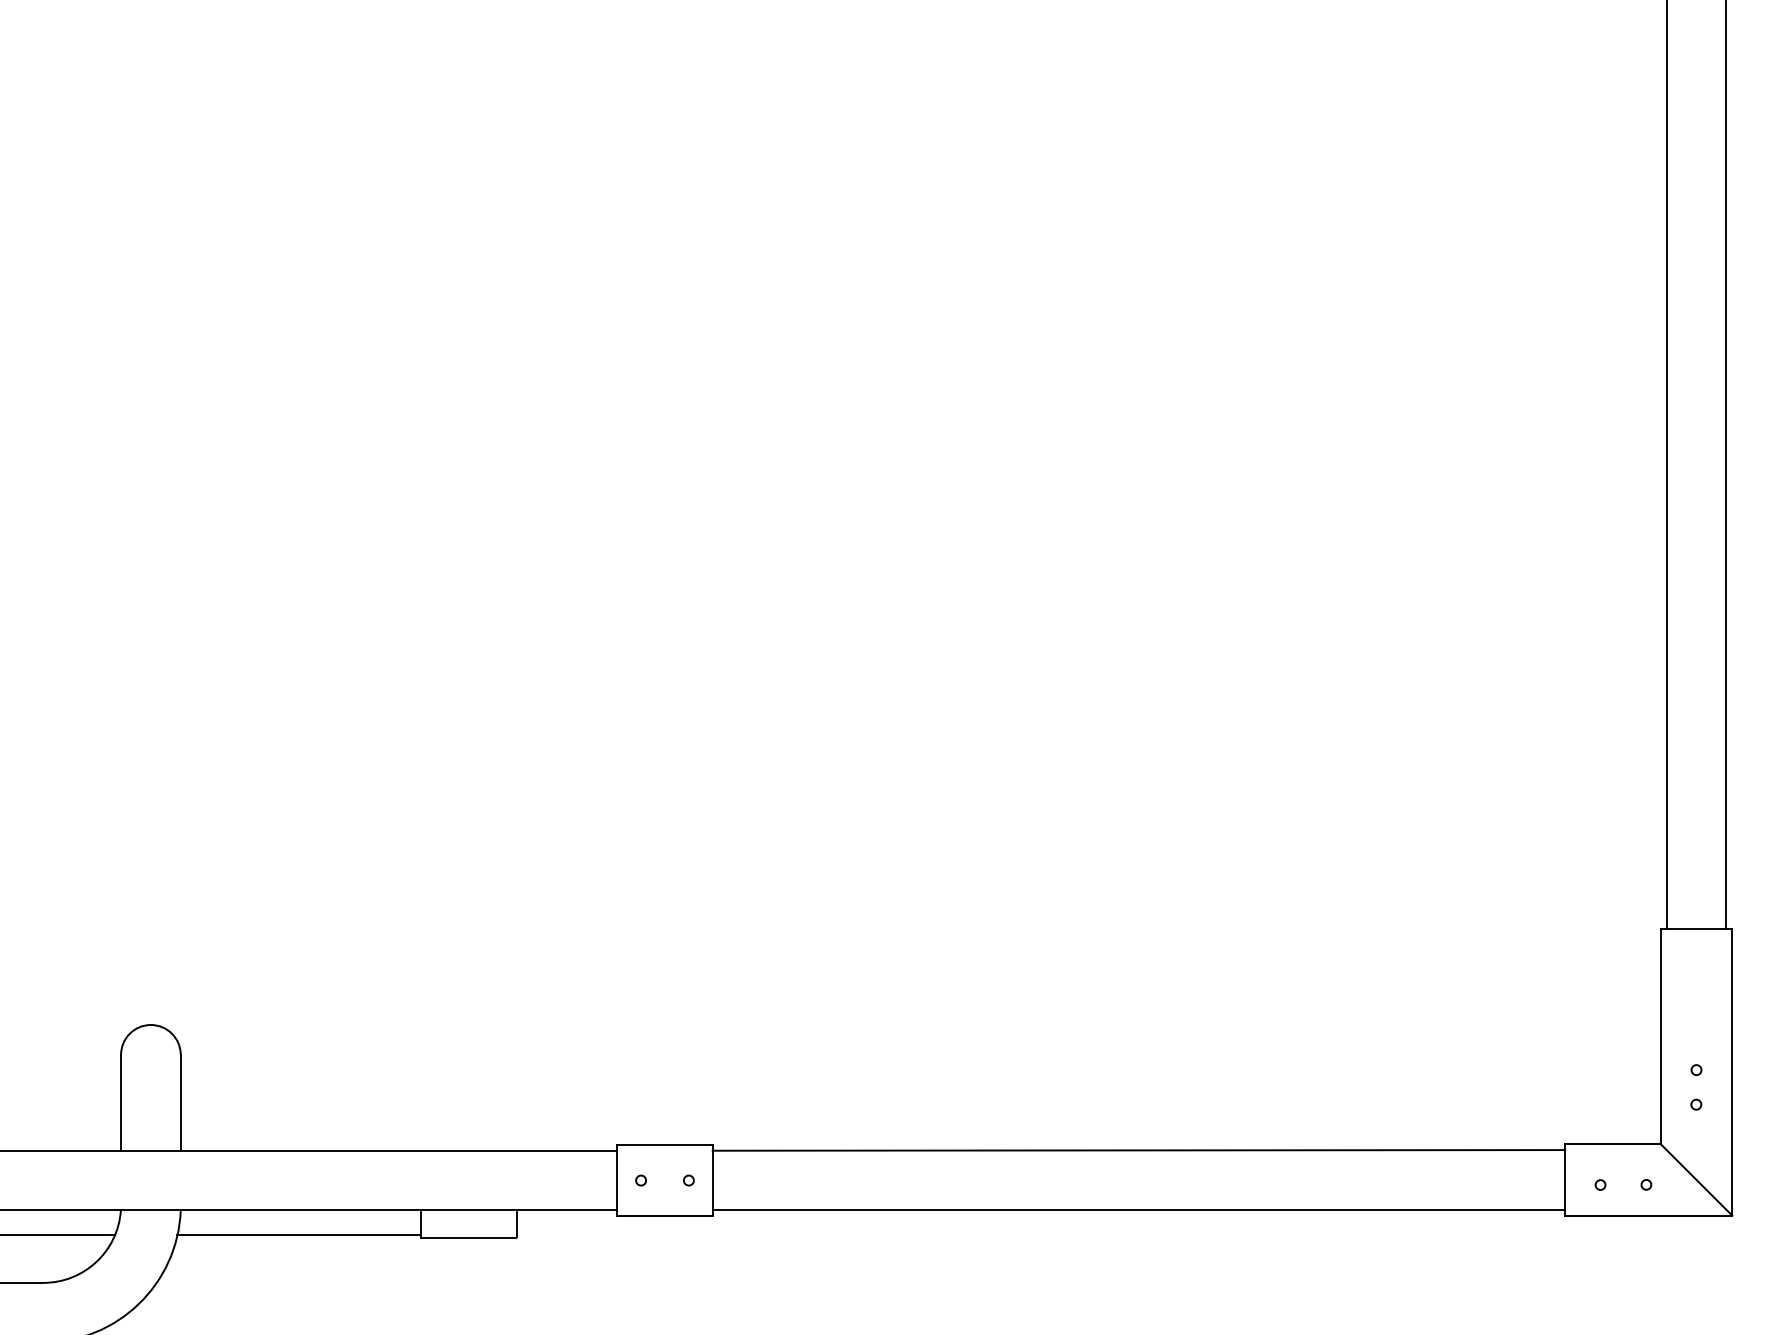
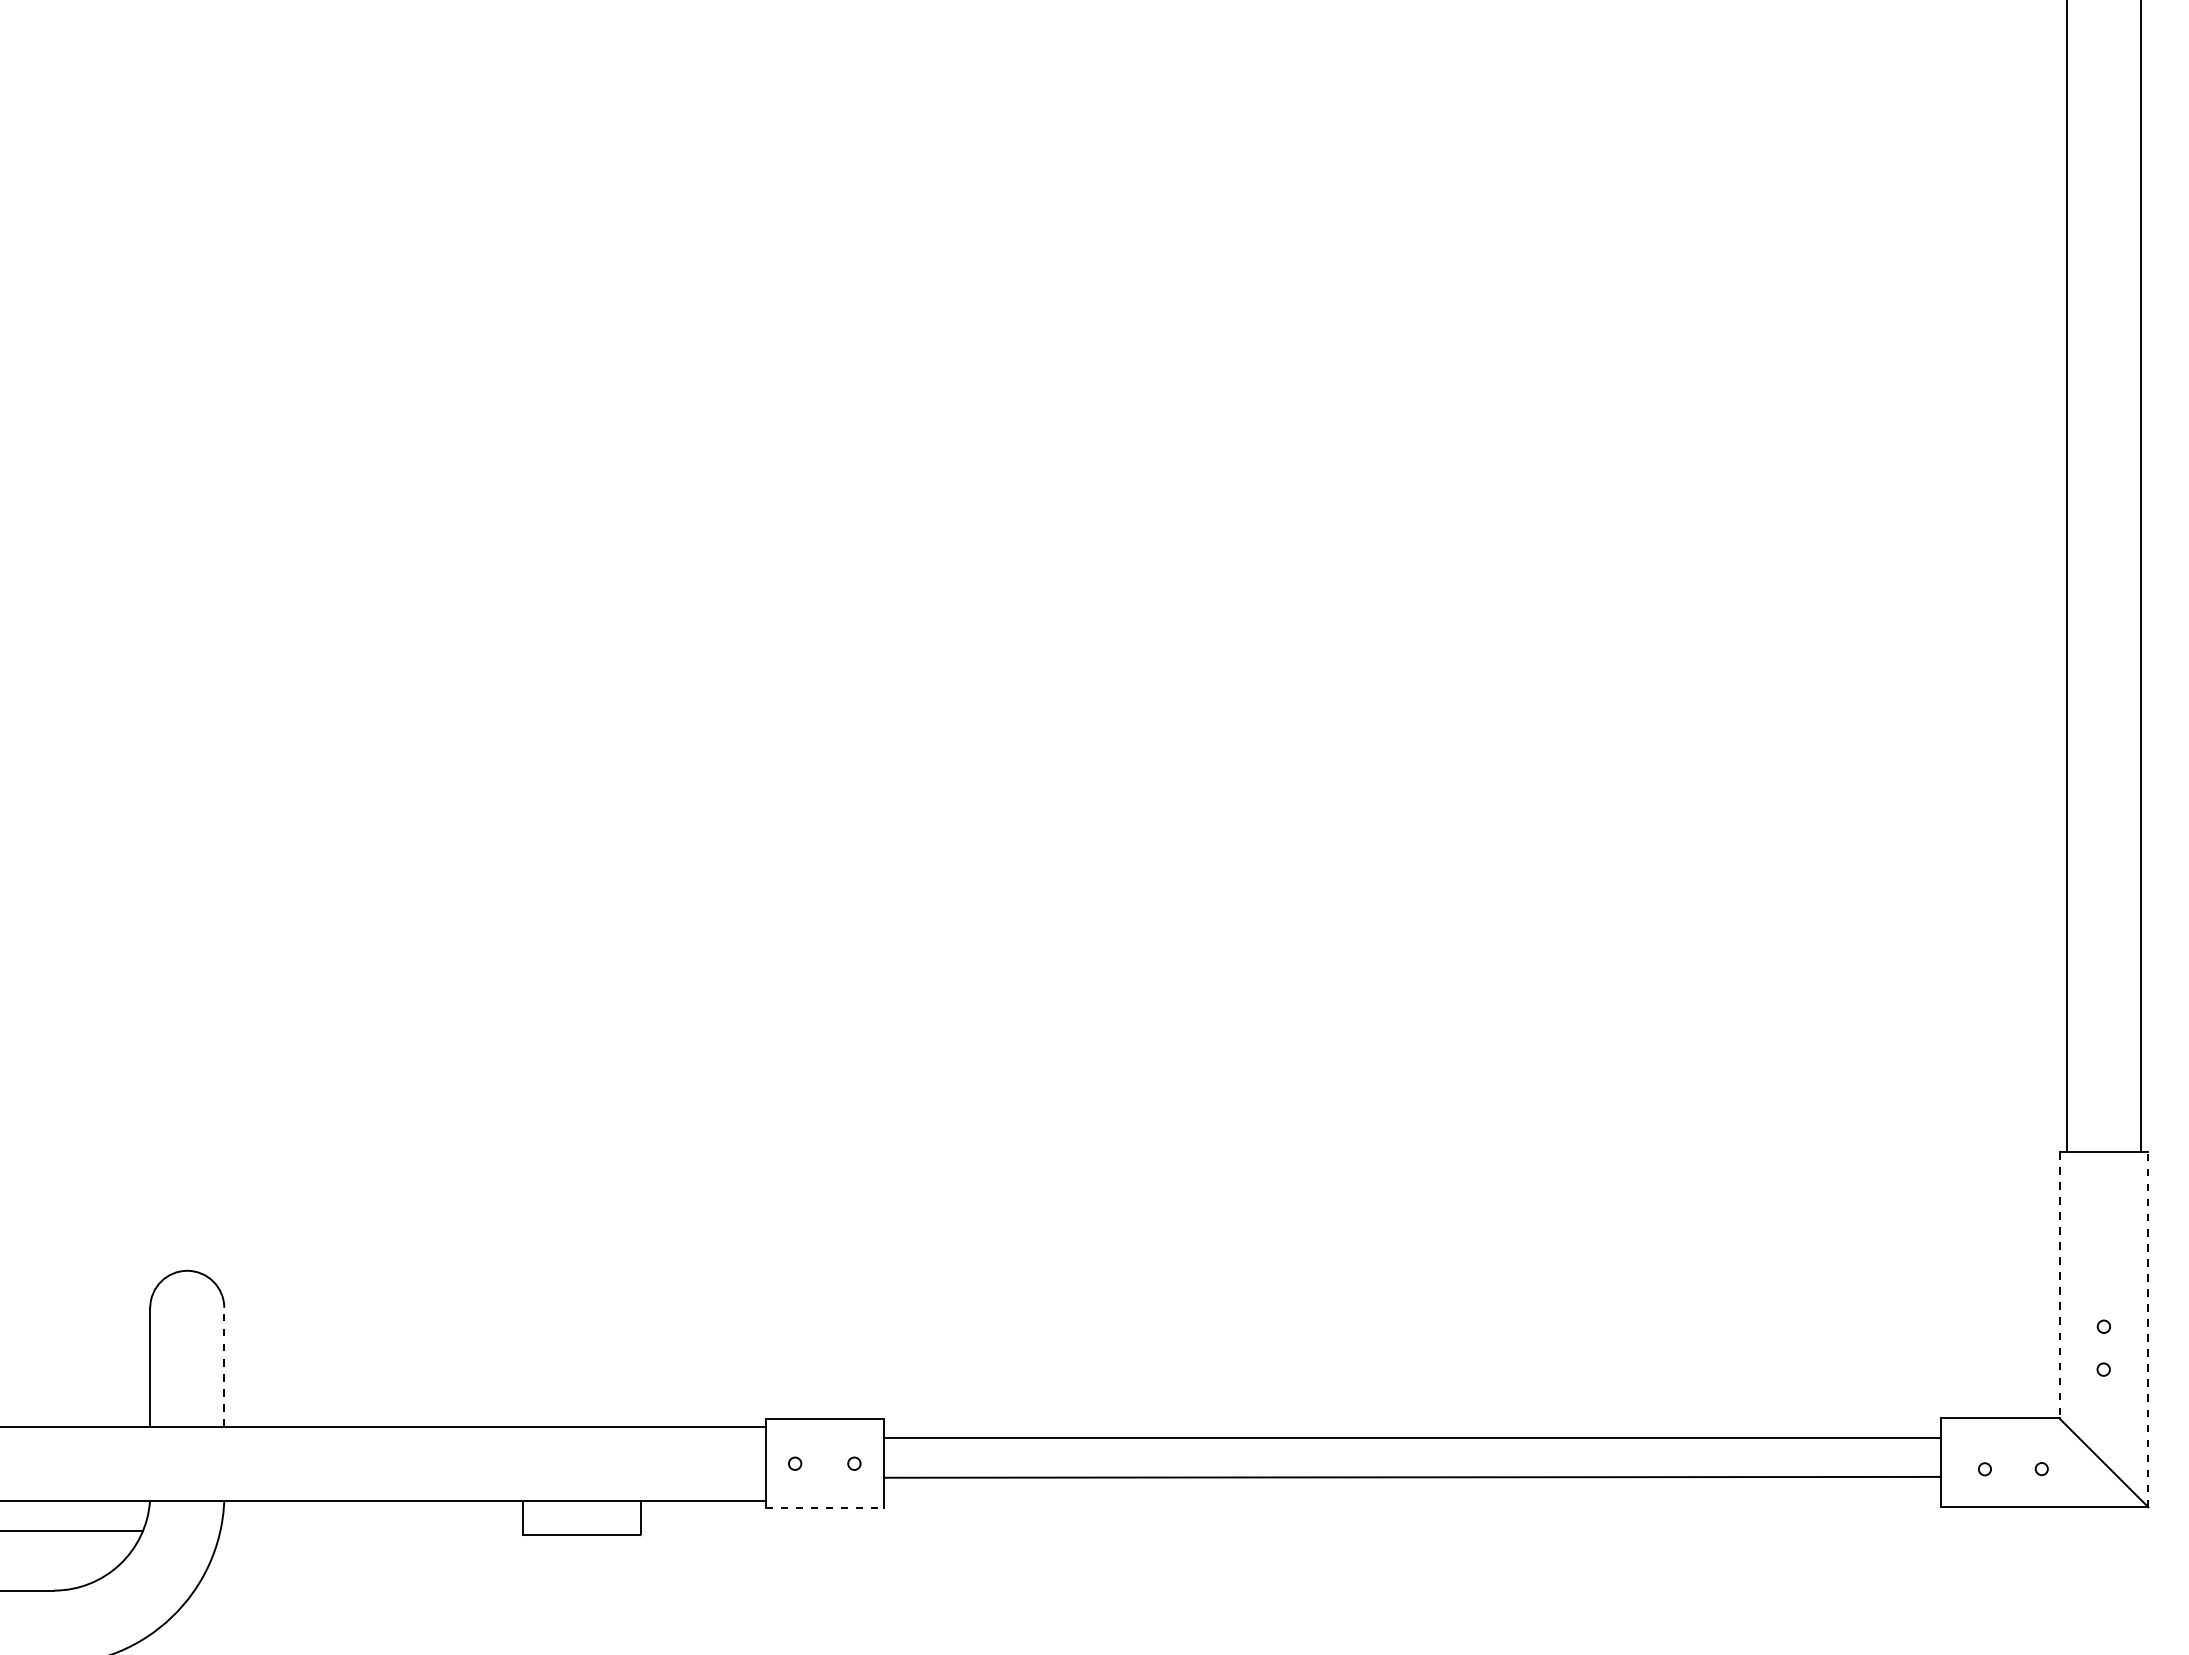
line: (1660, 1036) -> (2059, 1285), solid -> dashed
line: (1732, 1072) -> (2148, 1329), solid -> dashed
line: (180, 1102) -> (224, 1366), solid -> dashed
line: (1138, 1149) -> (1412, 1476), moved
line: (1138, 1209) -> (1412, 1437), moved
line: (665, 1216) -> (825, 1508), solid -> dashed
line: (299, 1235) -> (371, 1531), removed

